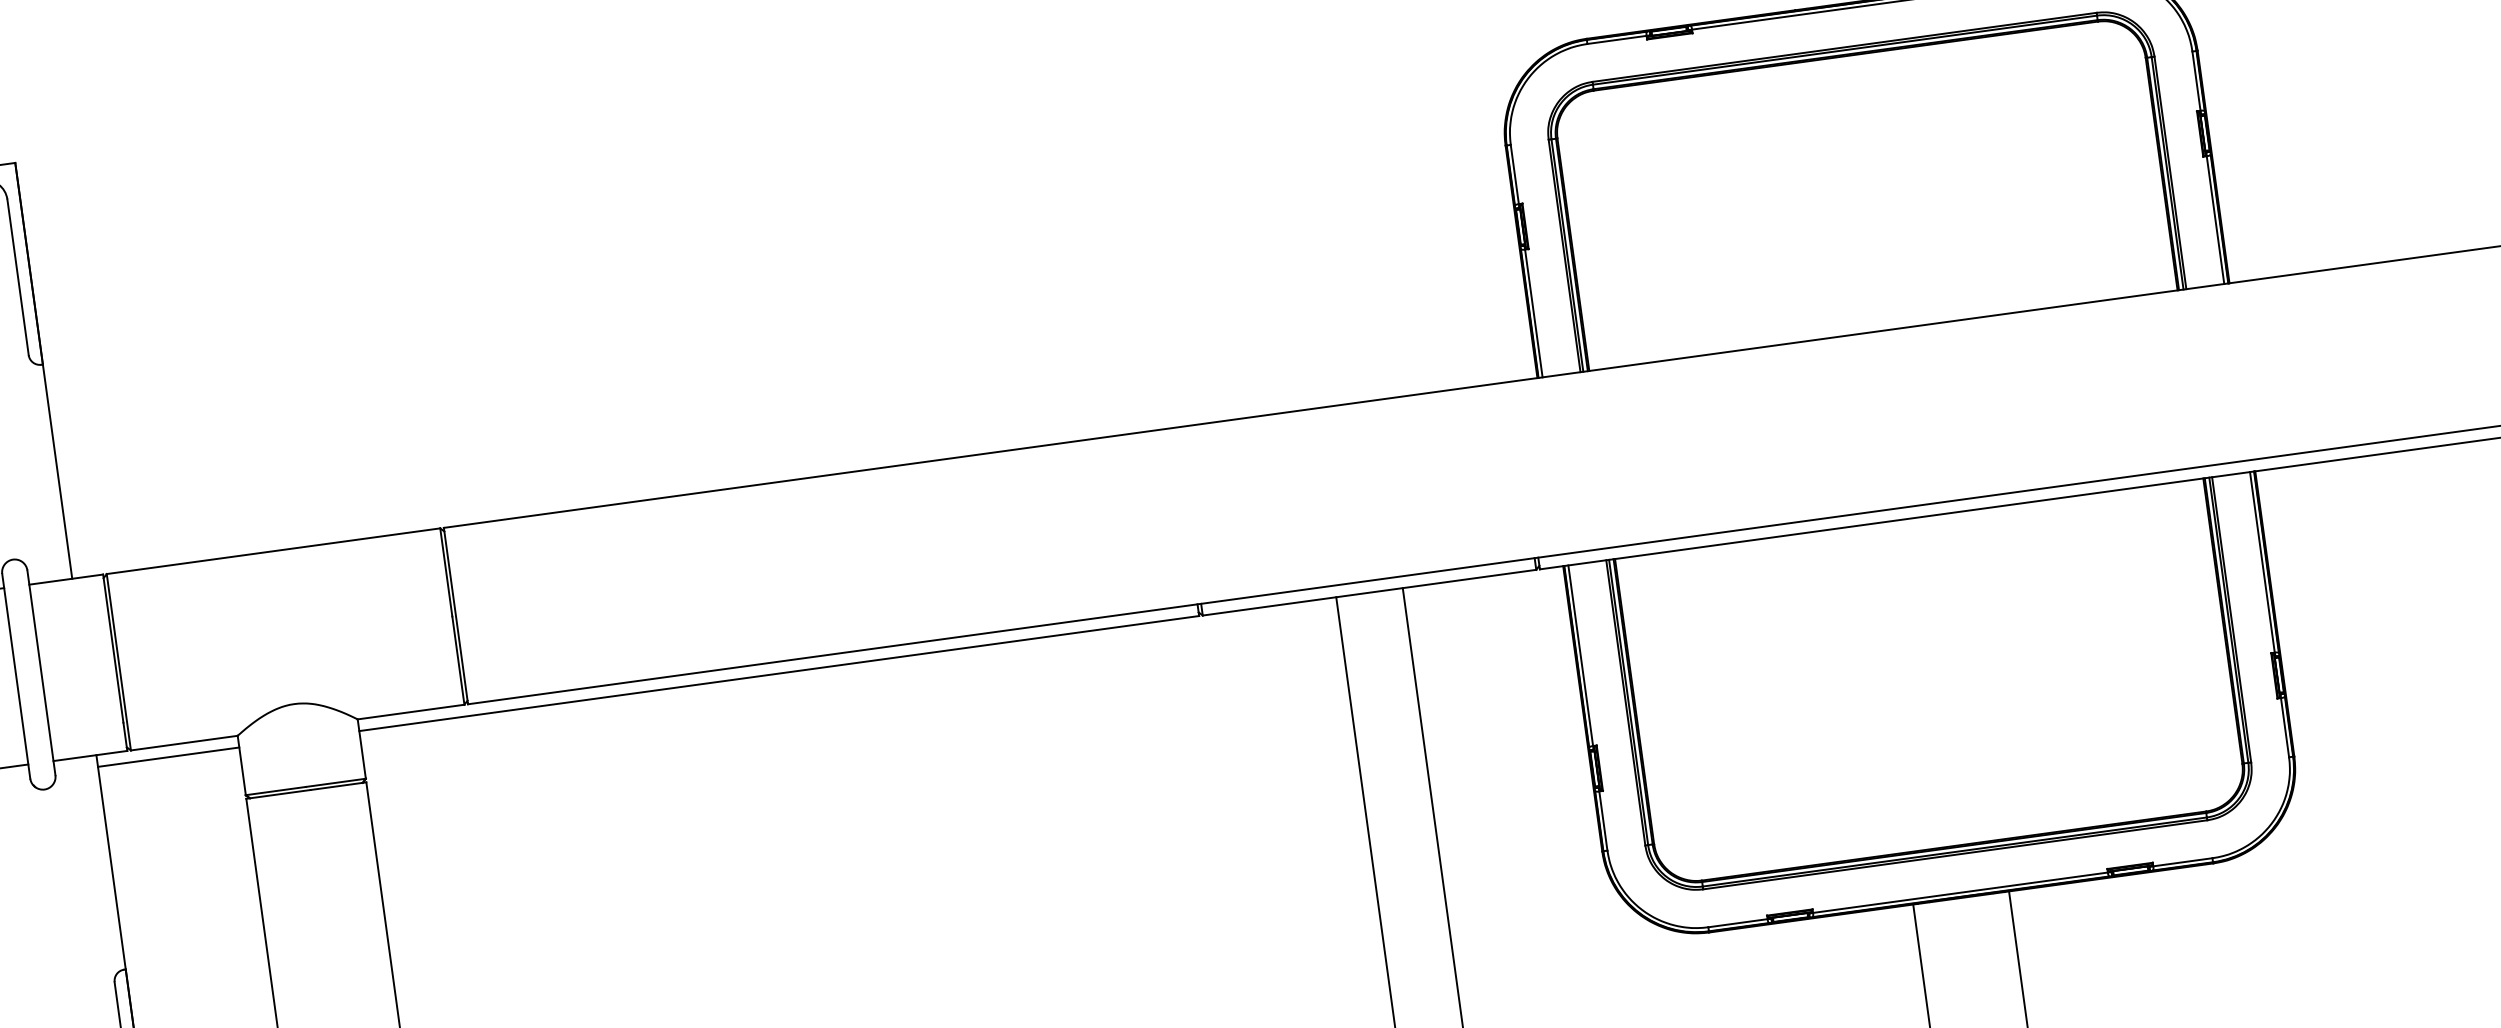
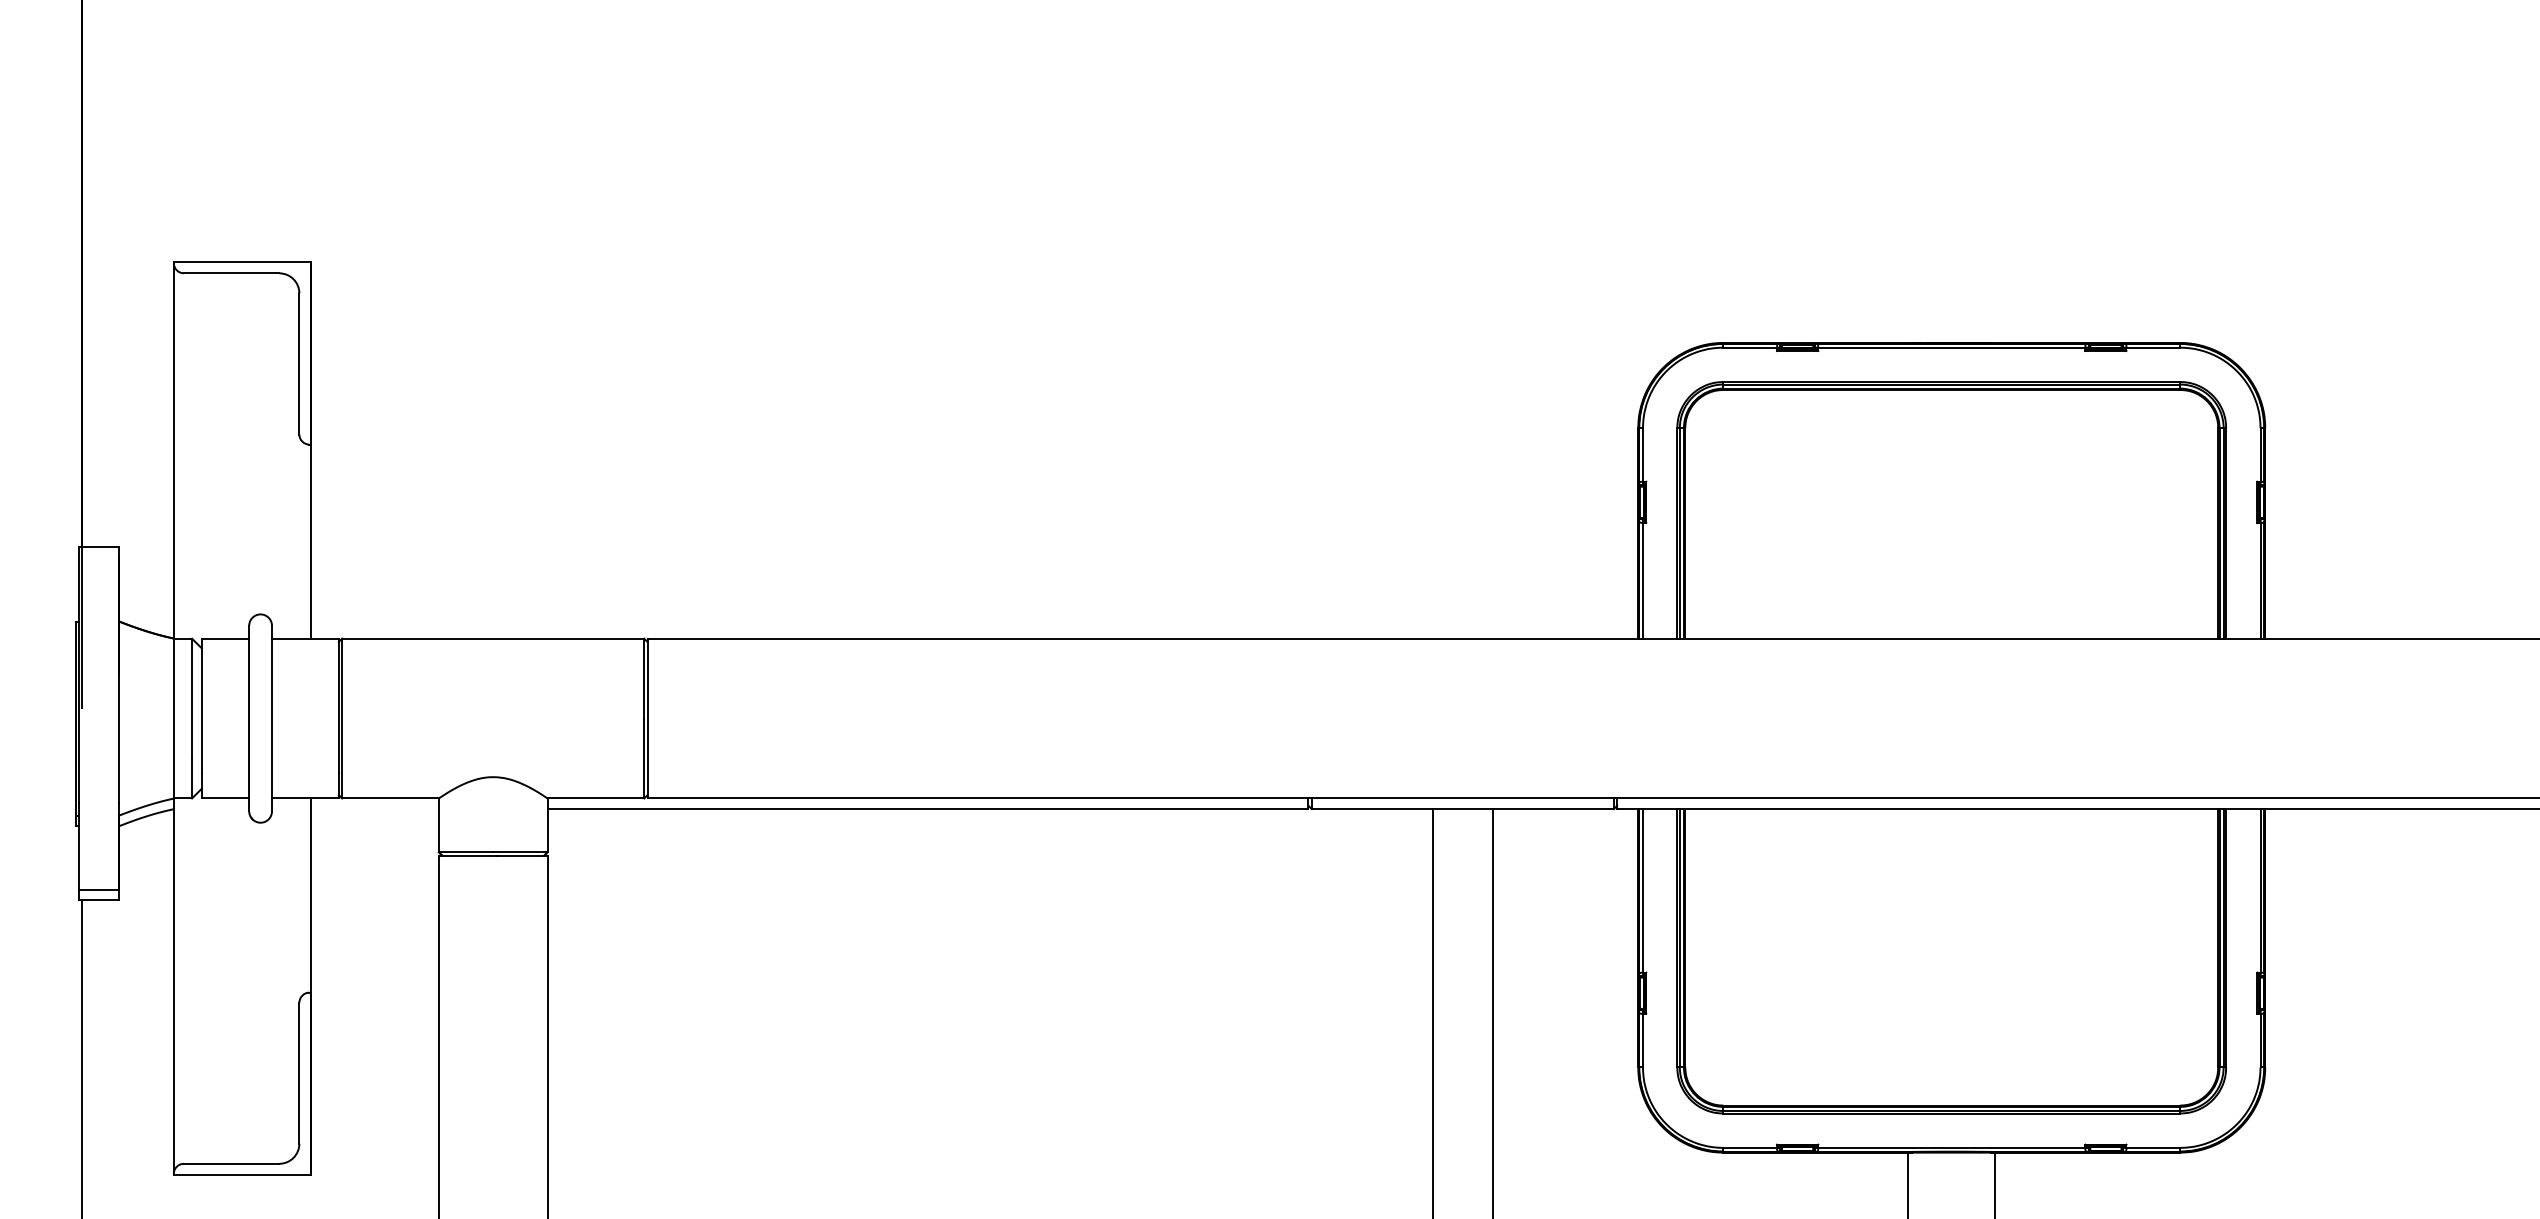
line: (168, 757) -> (374, 809), removed

